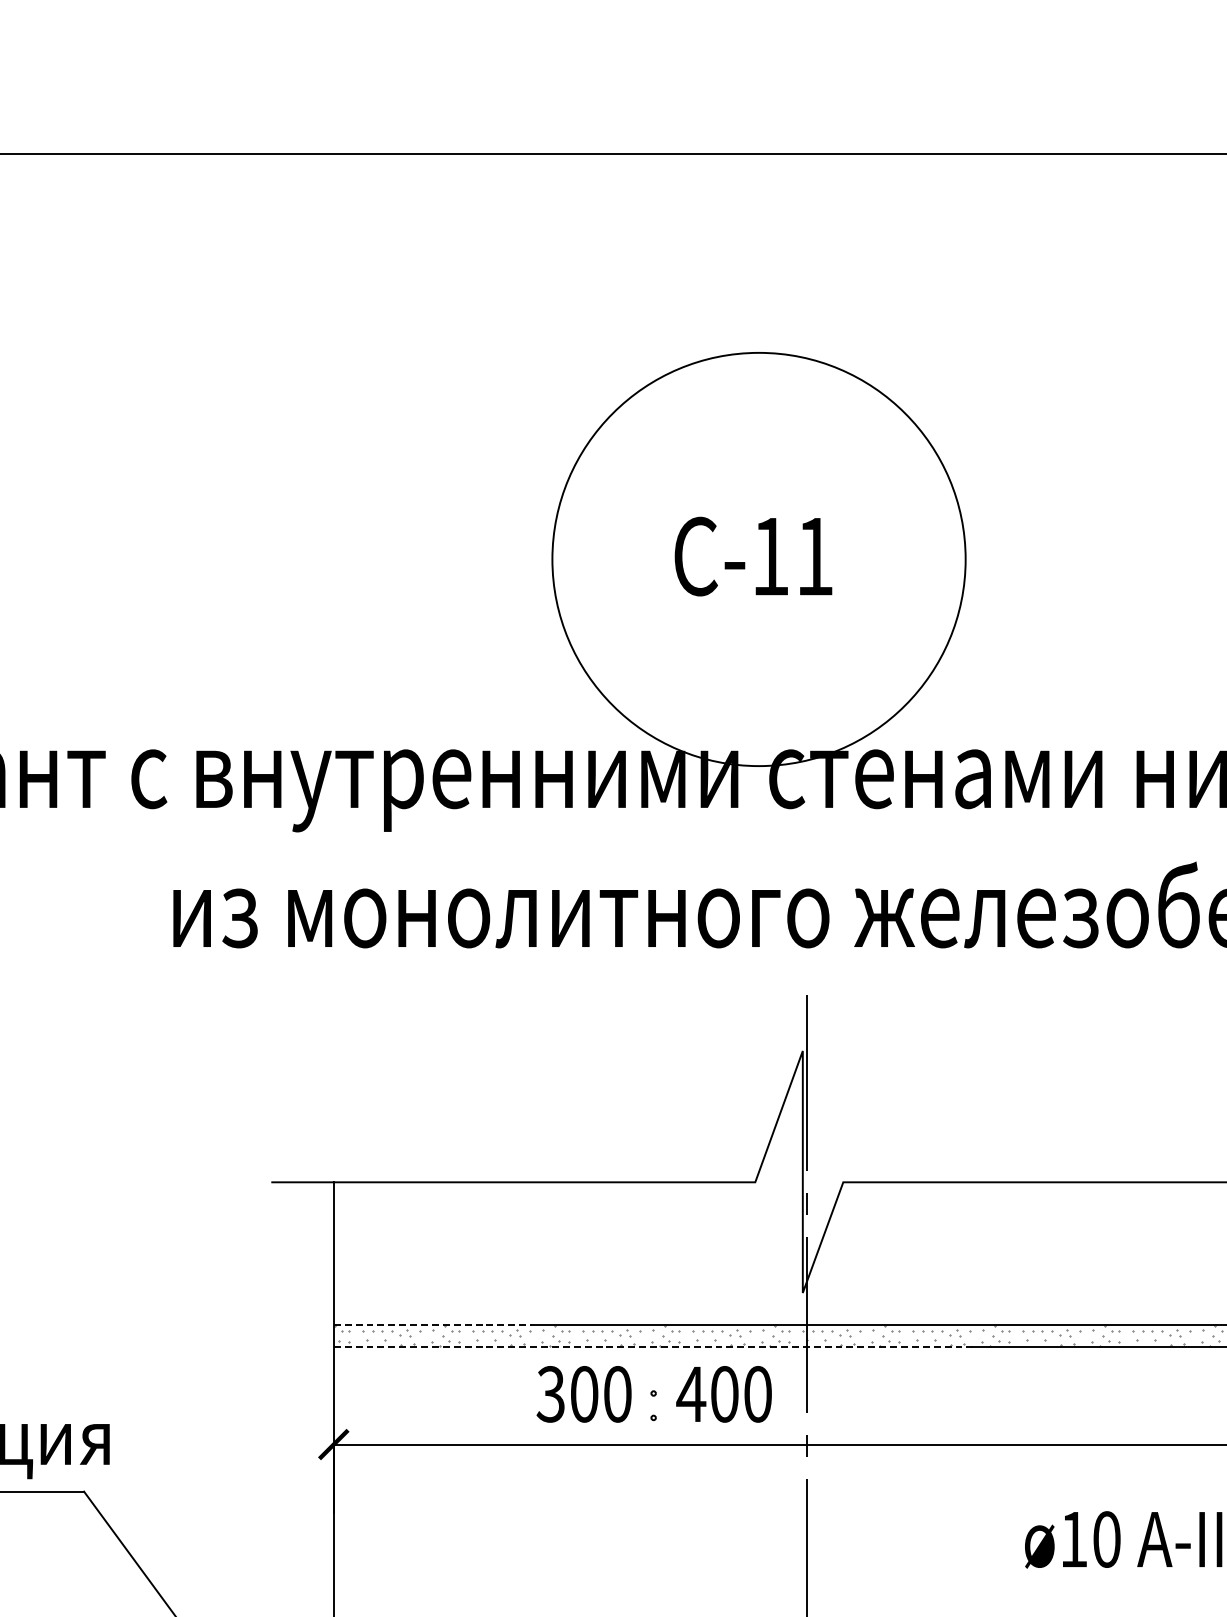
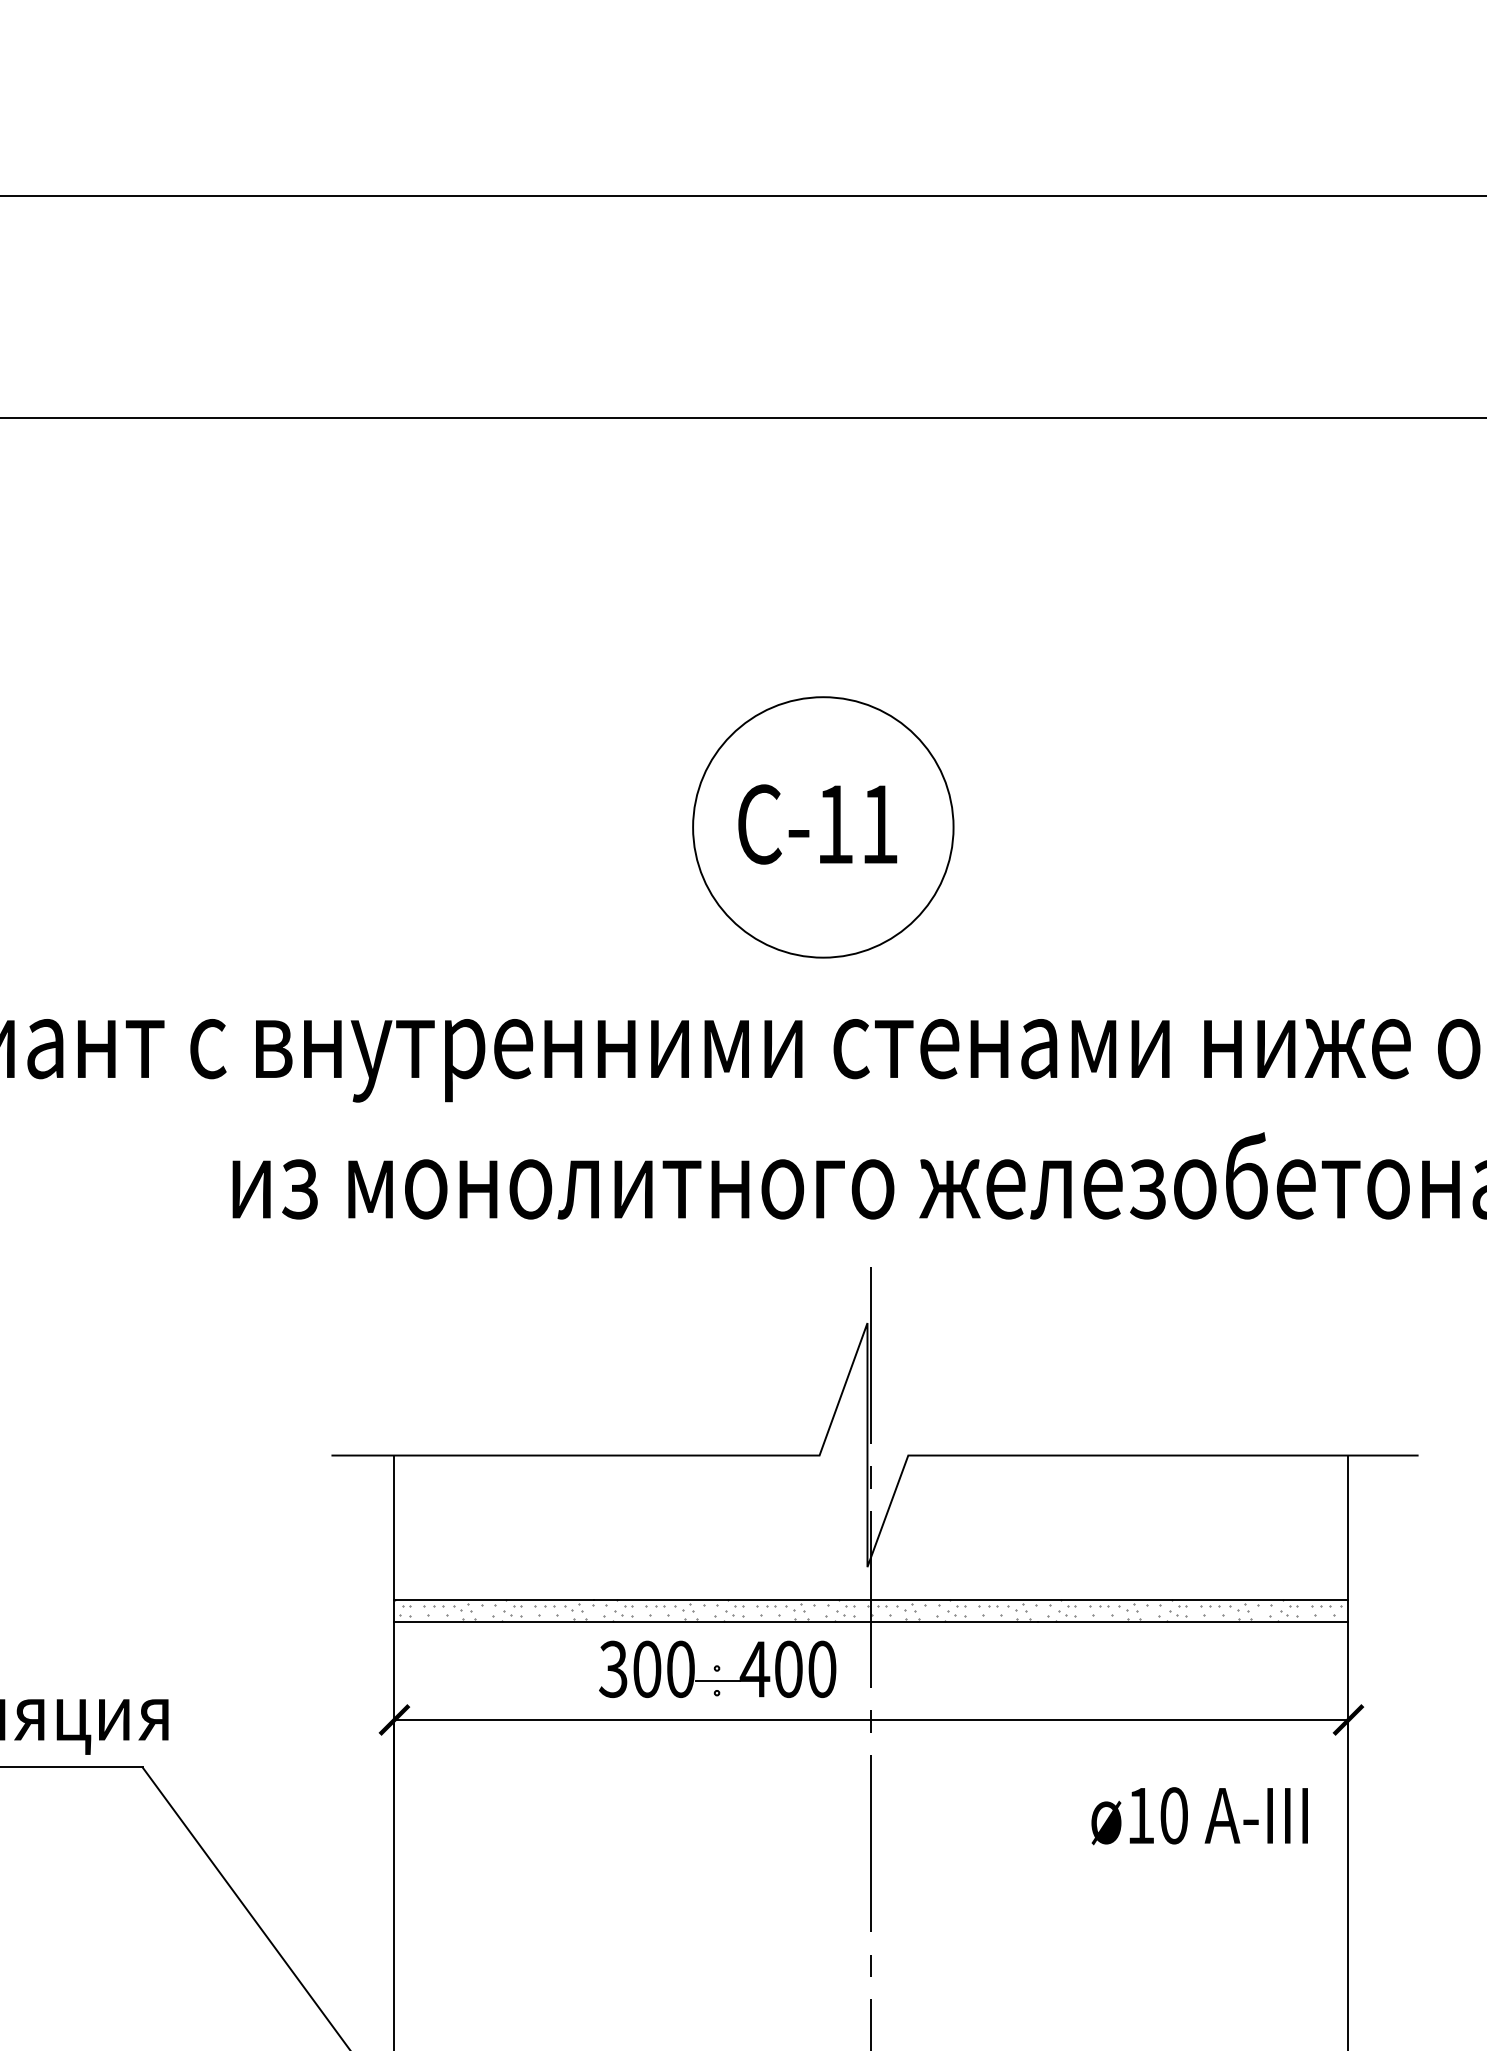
circle: (759, 559) -> (823, 827), size x0.62
line: (432, 1325) -> (494, 1599), dashed -> solid
line: (653, 1346) -> (716, 1621), dashed -> solid
line: (654, 1405) -> (717, 1680), added

